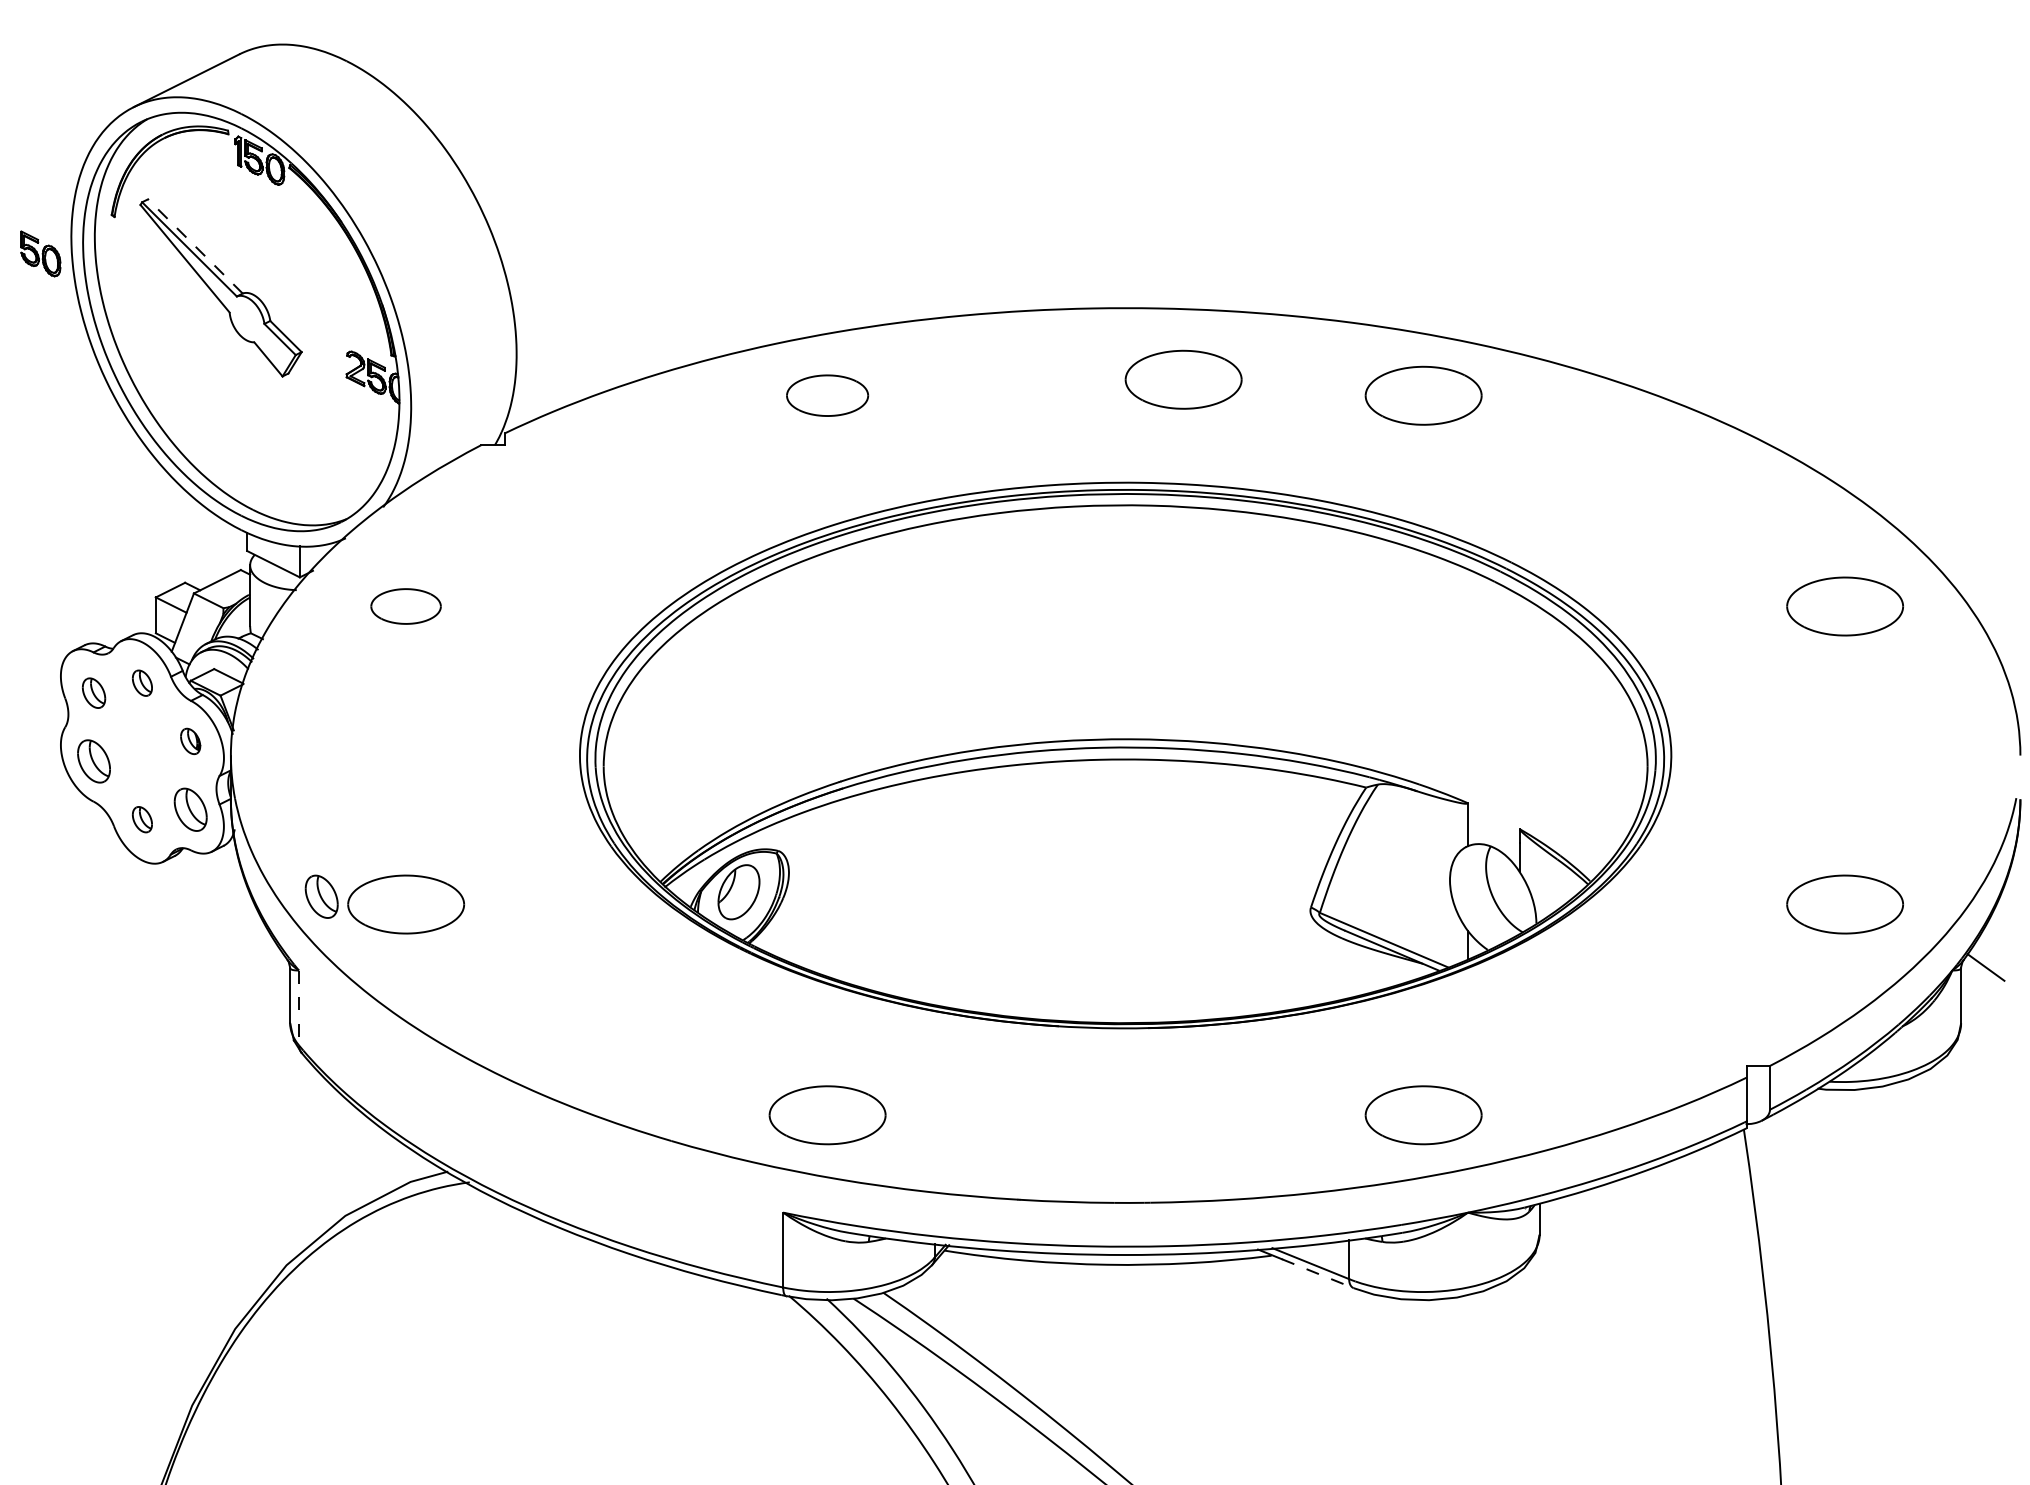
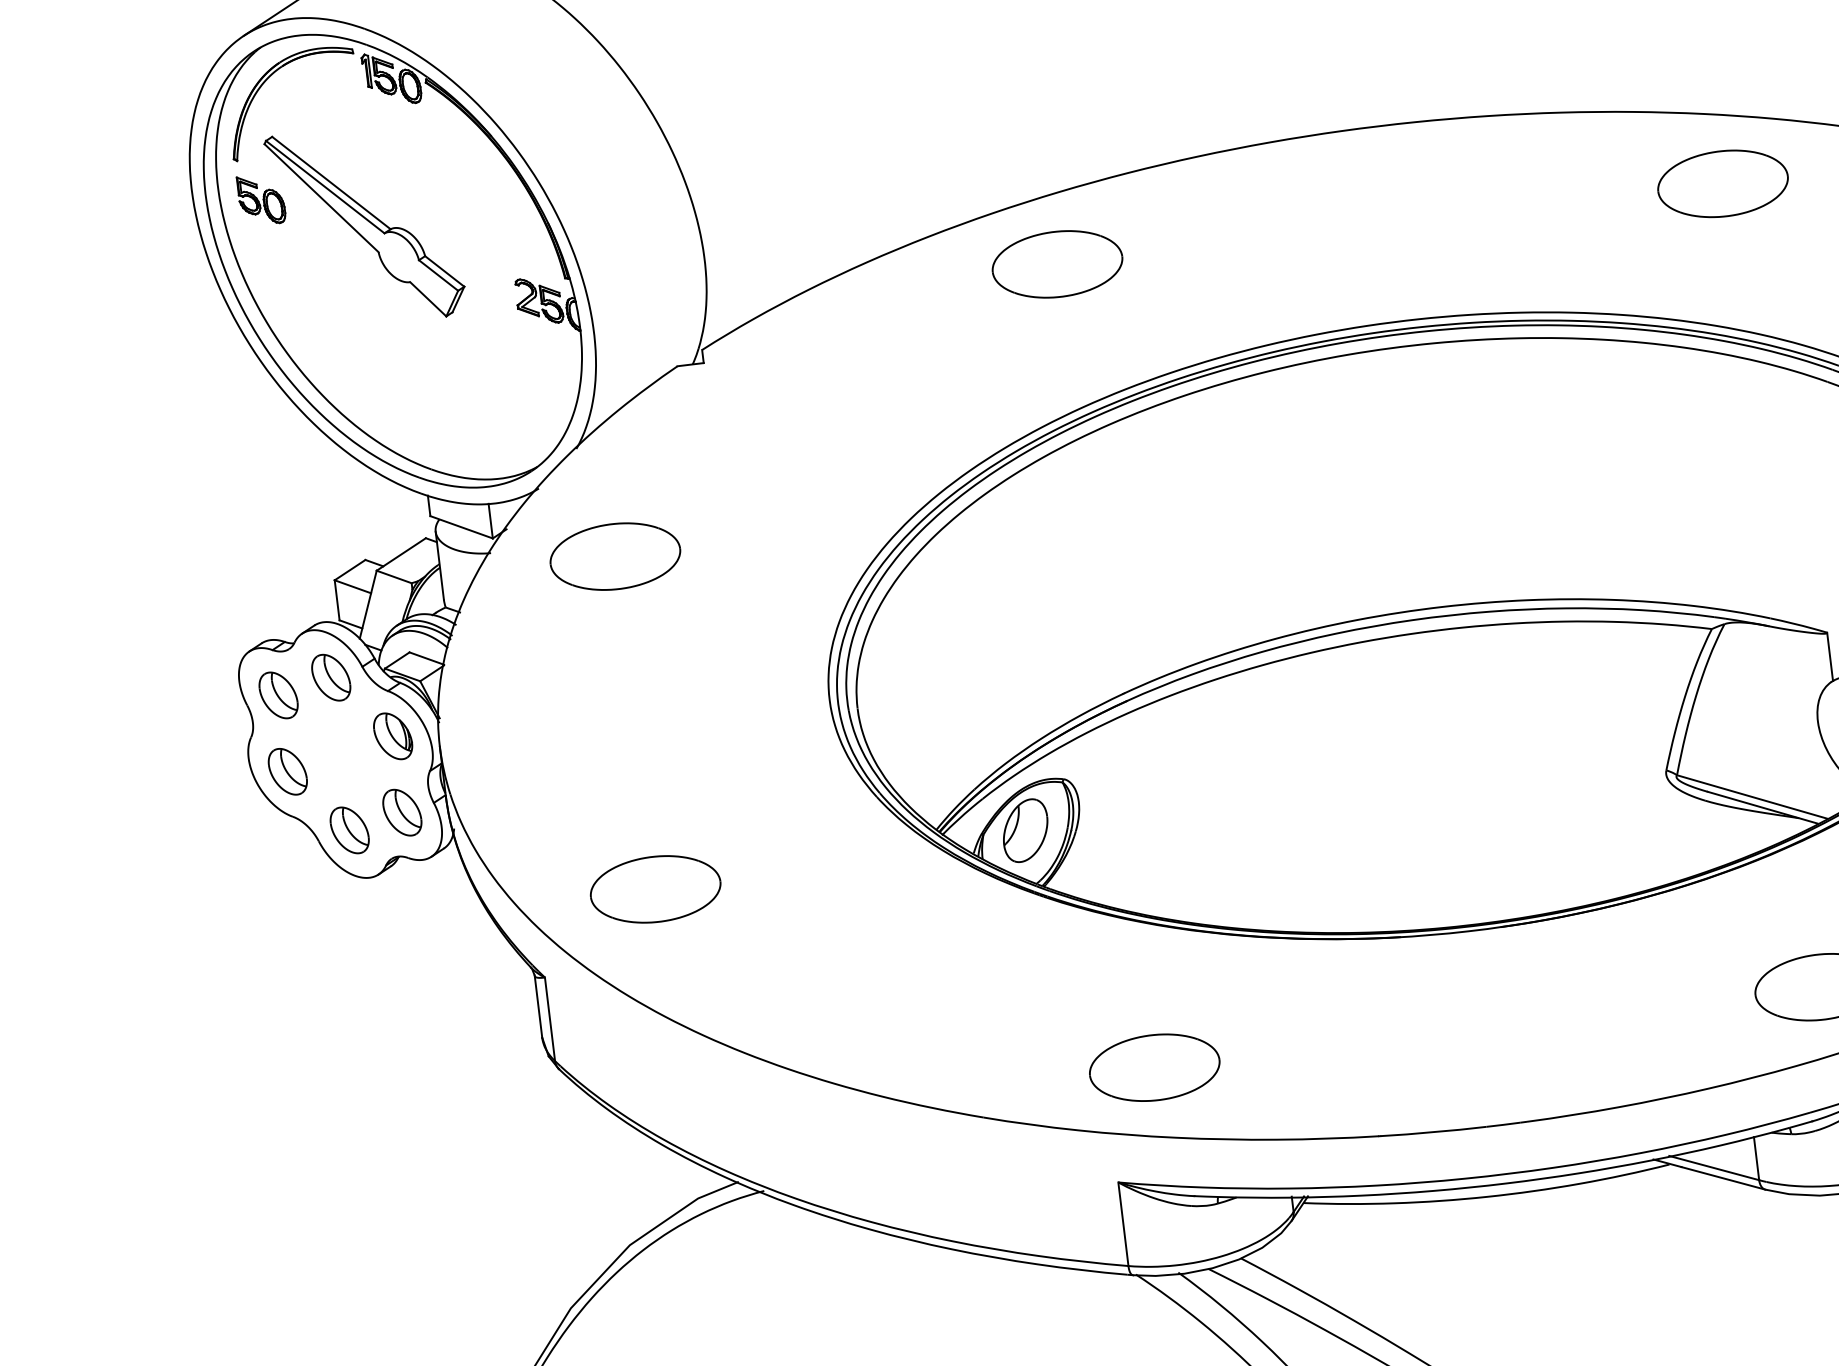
line: (195, 246) -> (331, 183), dashed -> solid
part: (40, 253) -> (261, 199), moved
part: (1183, 379) -> (1452, 198), removed
part: (827, 395) -> (1057, 264), size x1.43
part: (405, 606) -> (614, 556), size x1.67
part: (142, 683) -> (331, 678), size x1.67
part: (93, 693) -> (278, 695), size x1.43
part: (190, 741) -> (392, 736), size x1.67
part: (142, 819) -> (349, 830), size x1.67
part: (321, 896) -> (560, 891), removed
line: (299, 1008) -> (550, 1019), dashed -> solid
line: (1317, 1273) -> (1723, 1178), dashed -> solid

